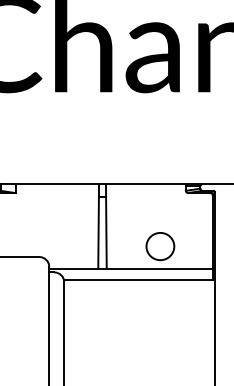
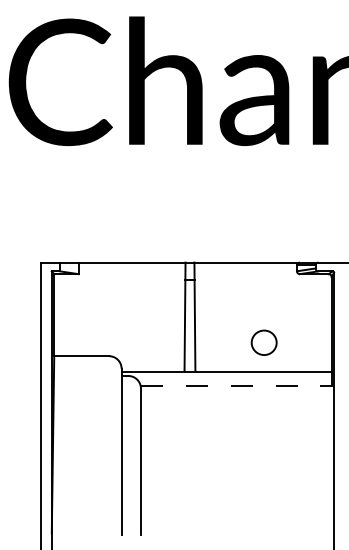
part: (159, 246) -> (263, 342), size x0.7
line: (138, 279) -> (236, 385), solid -> dashed

